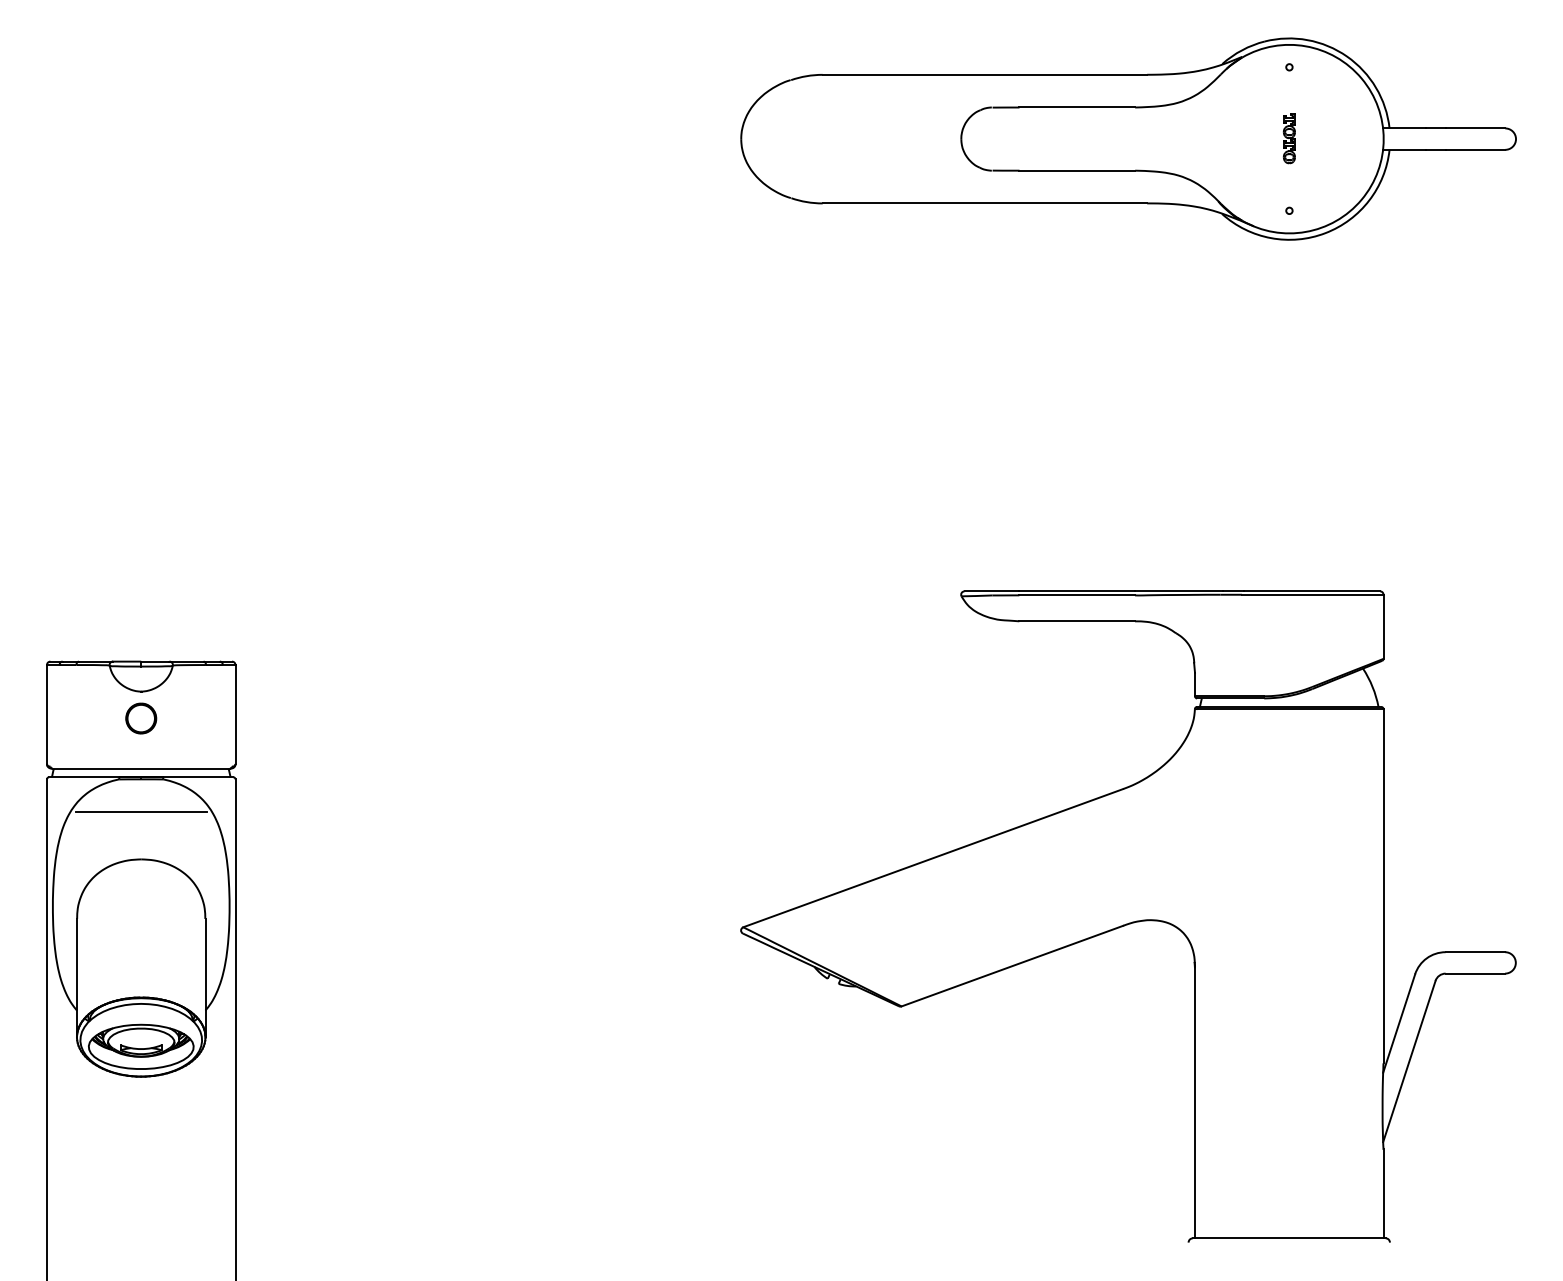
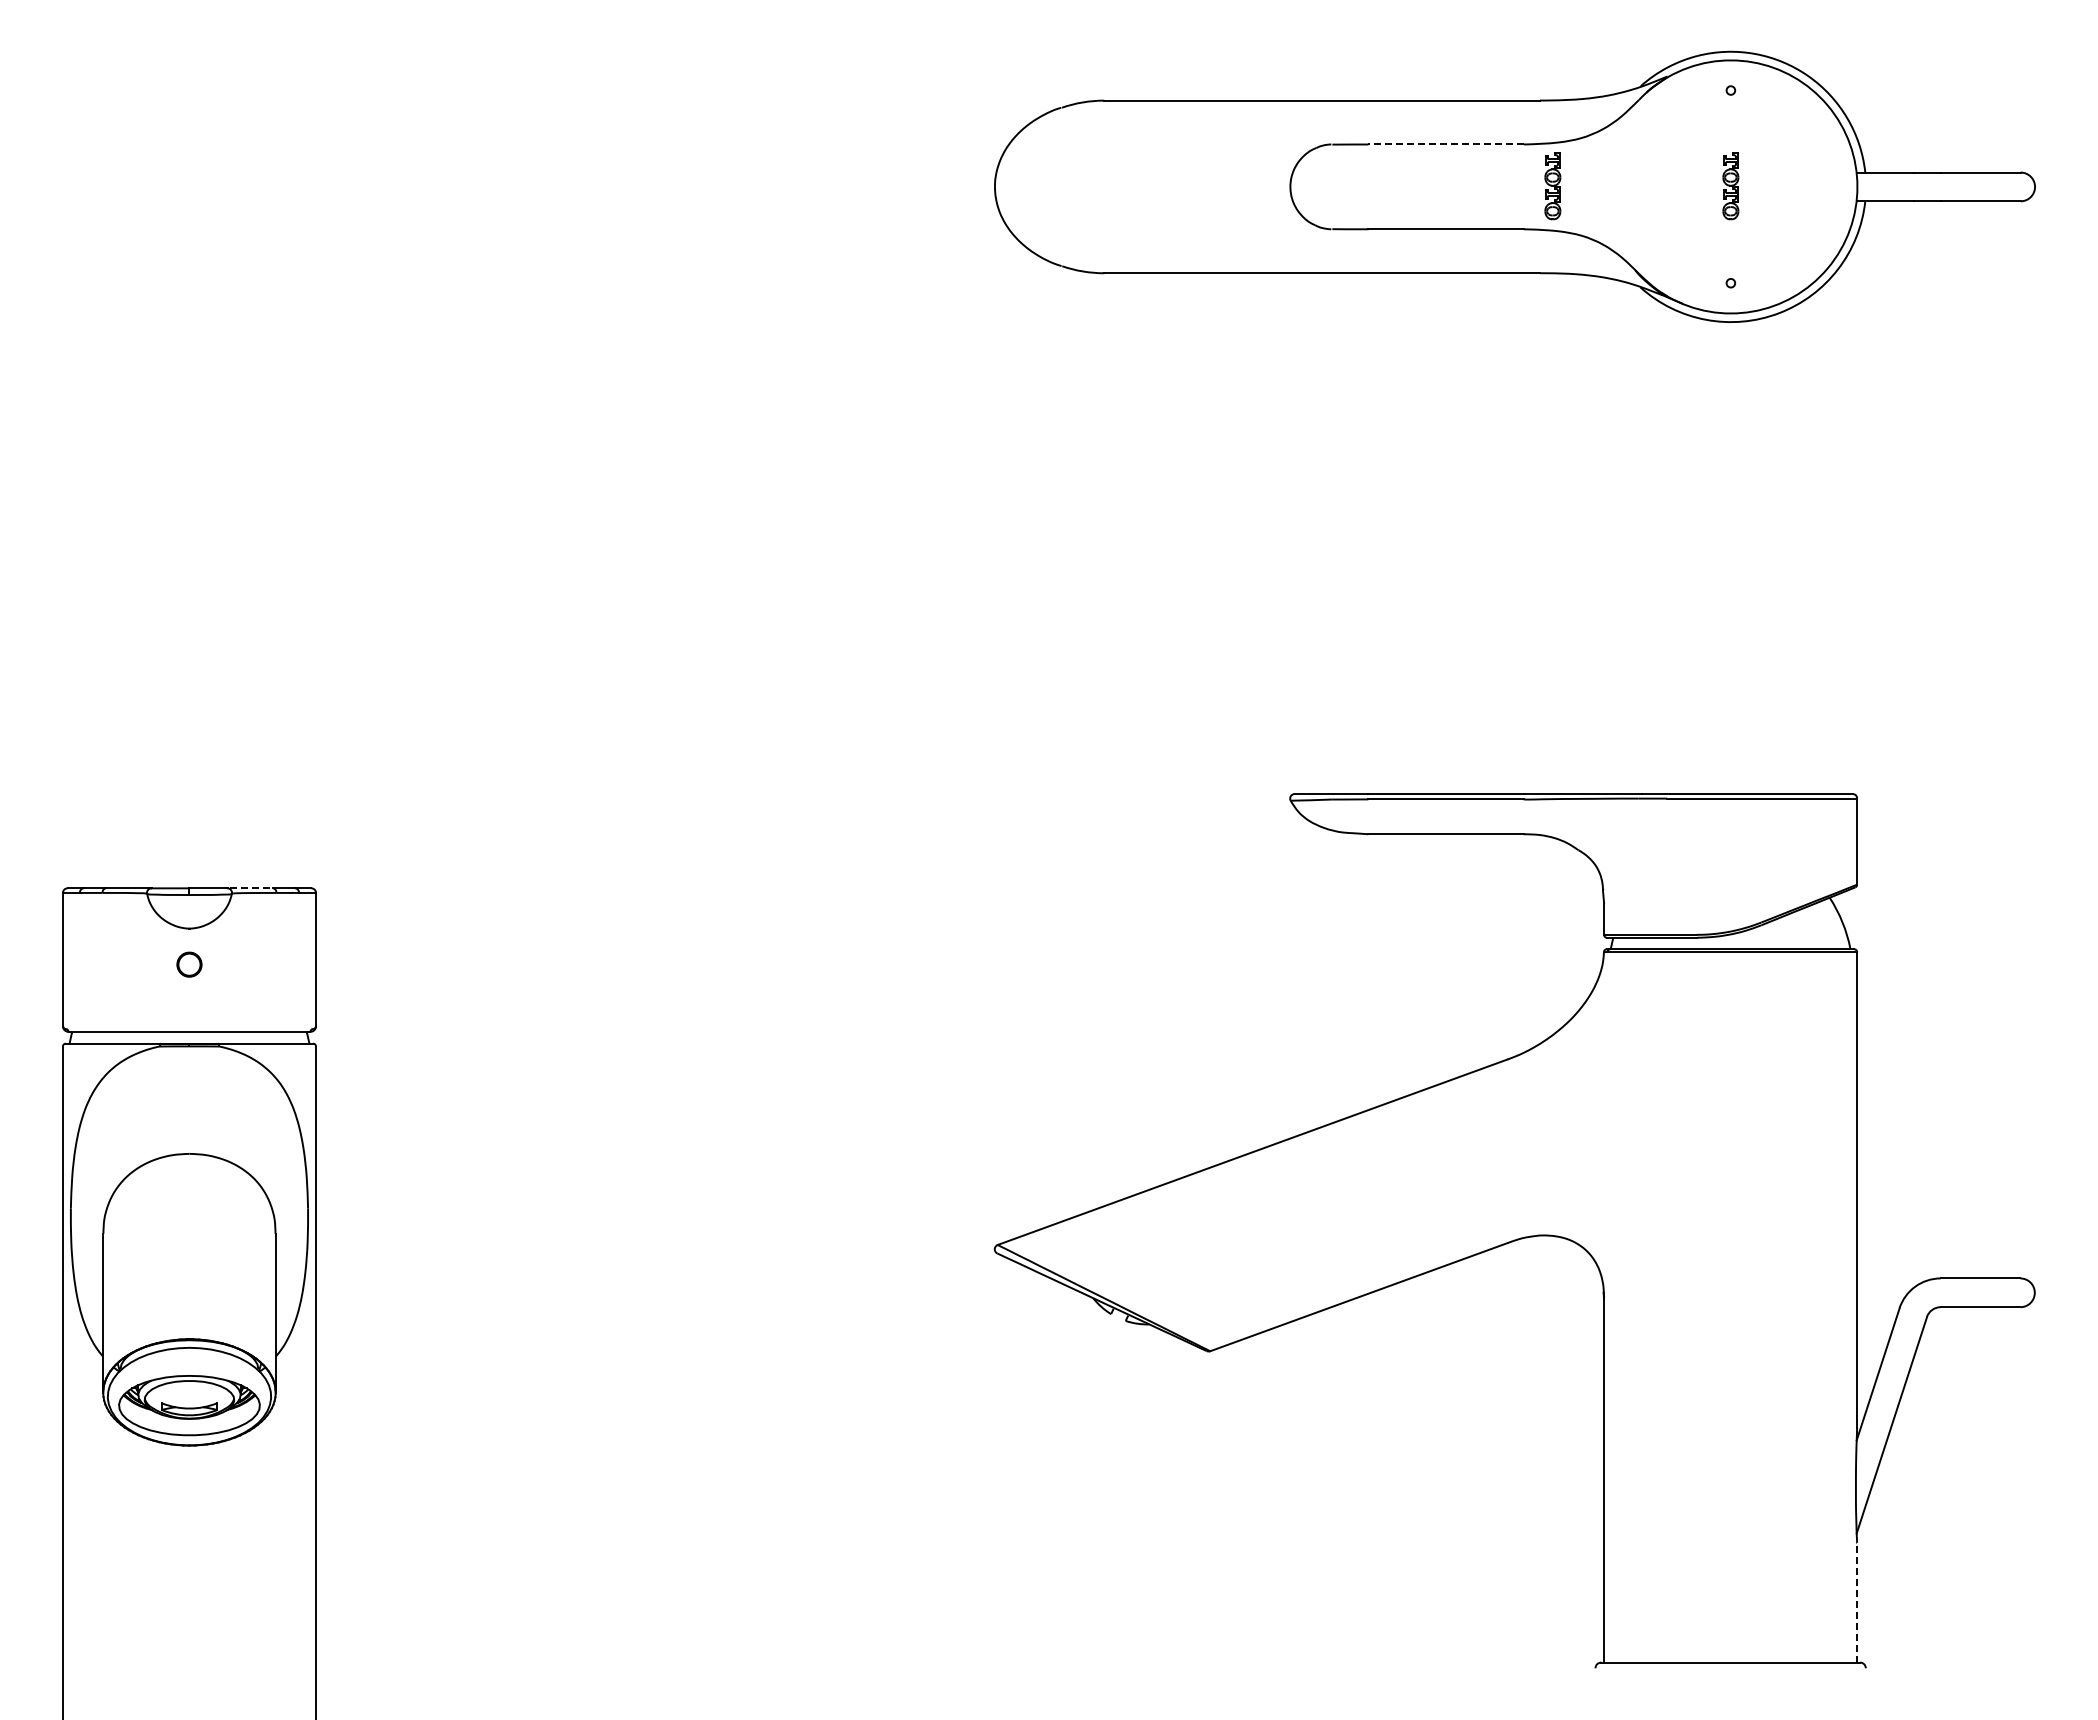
line: (1077, 107) -> (1446, 144), solid -> dashed
part: (1156, 138) -> (1552, 186), added
line: (187, 661) -> (251, 888), solid -> dashed
part: (141, 718) -> (189, 964), size x0.6
line: (141, 812) -> (189, 1090), removed
line: (1383, 1193) -> (1857, 1602), solid -> dashed

